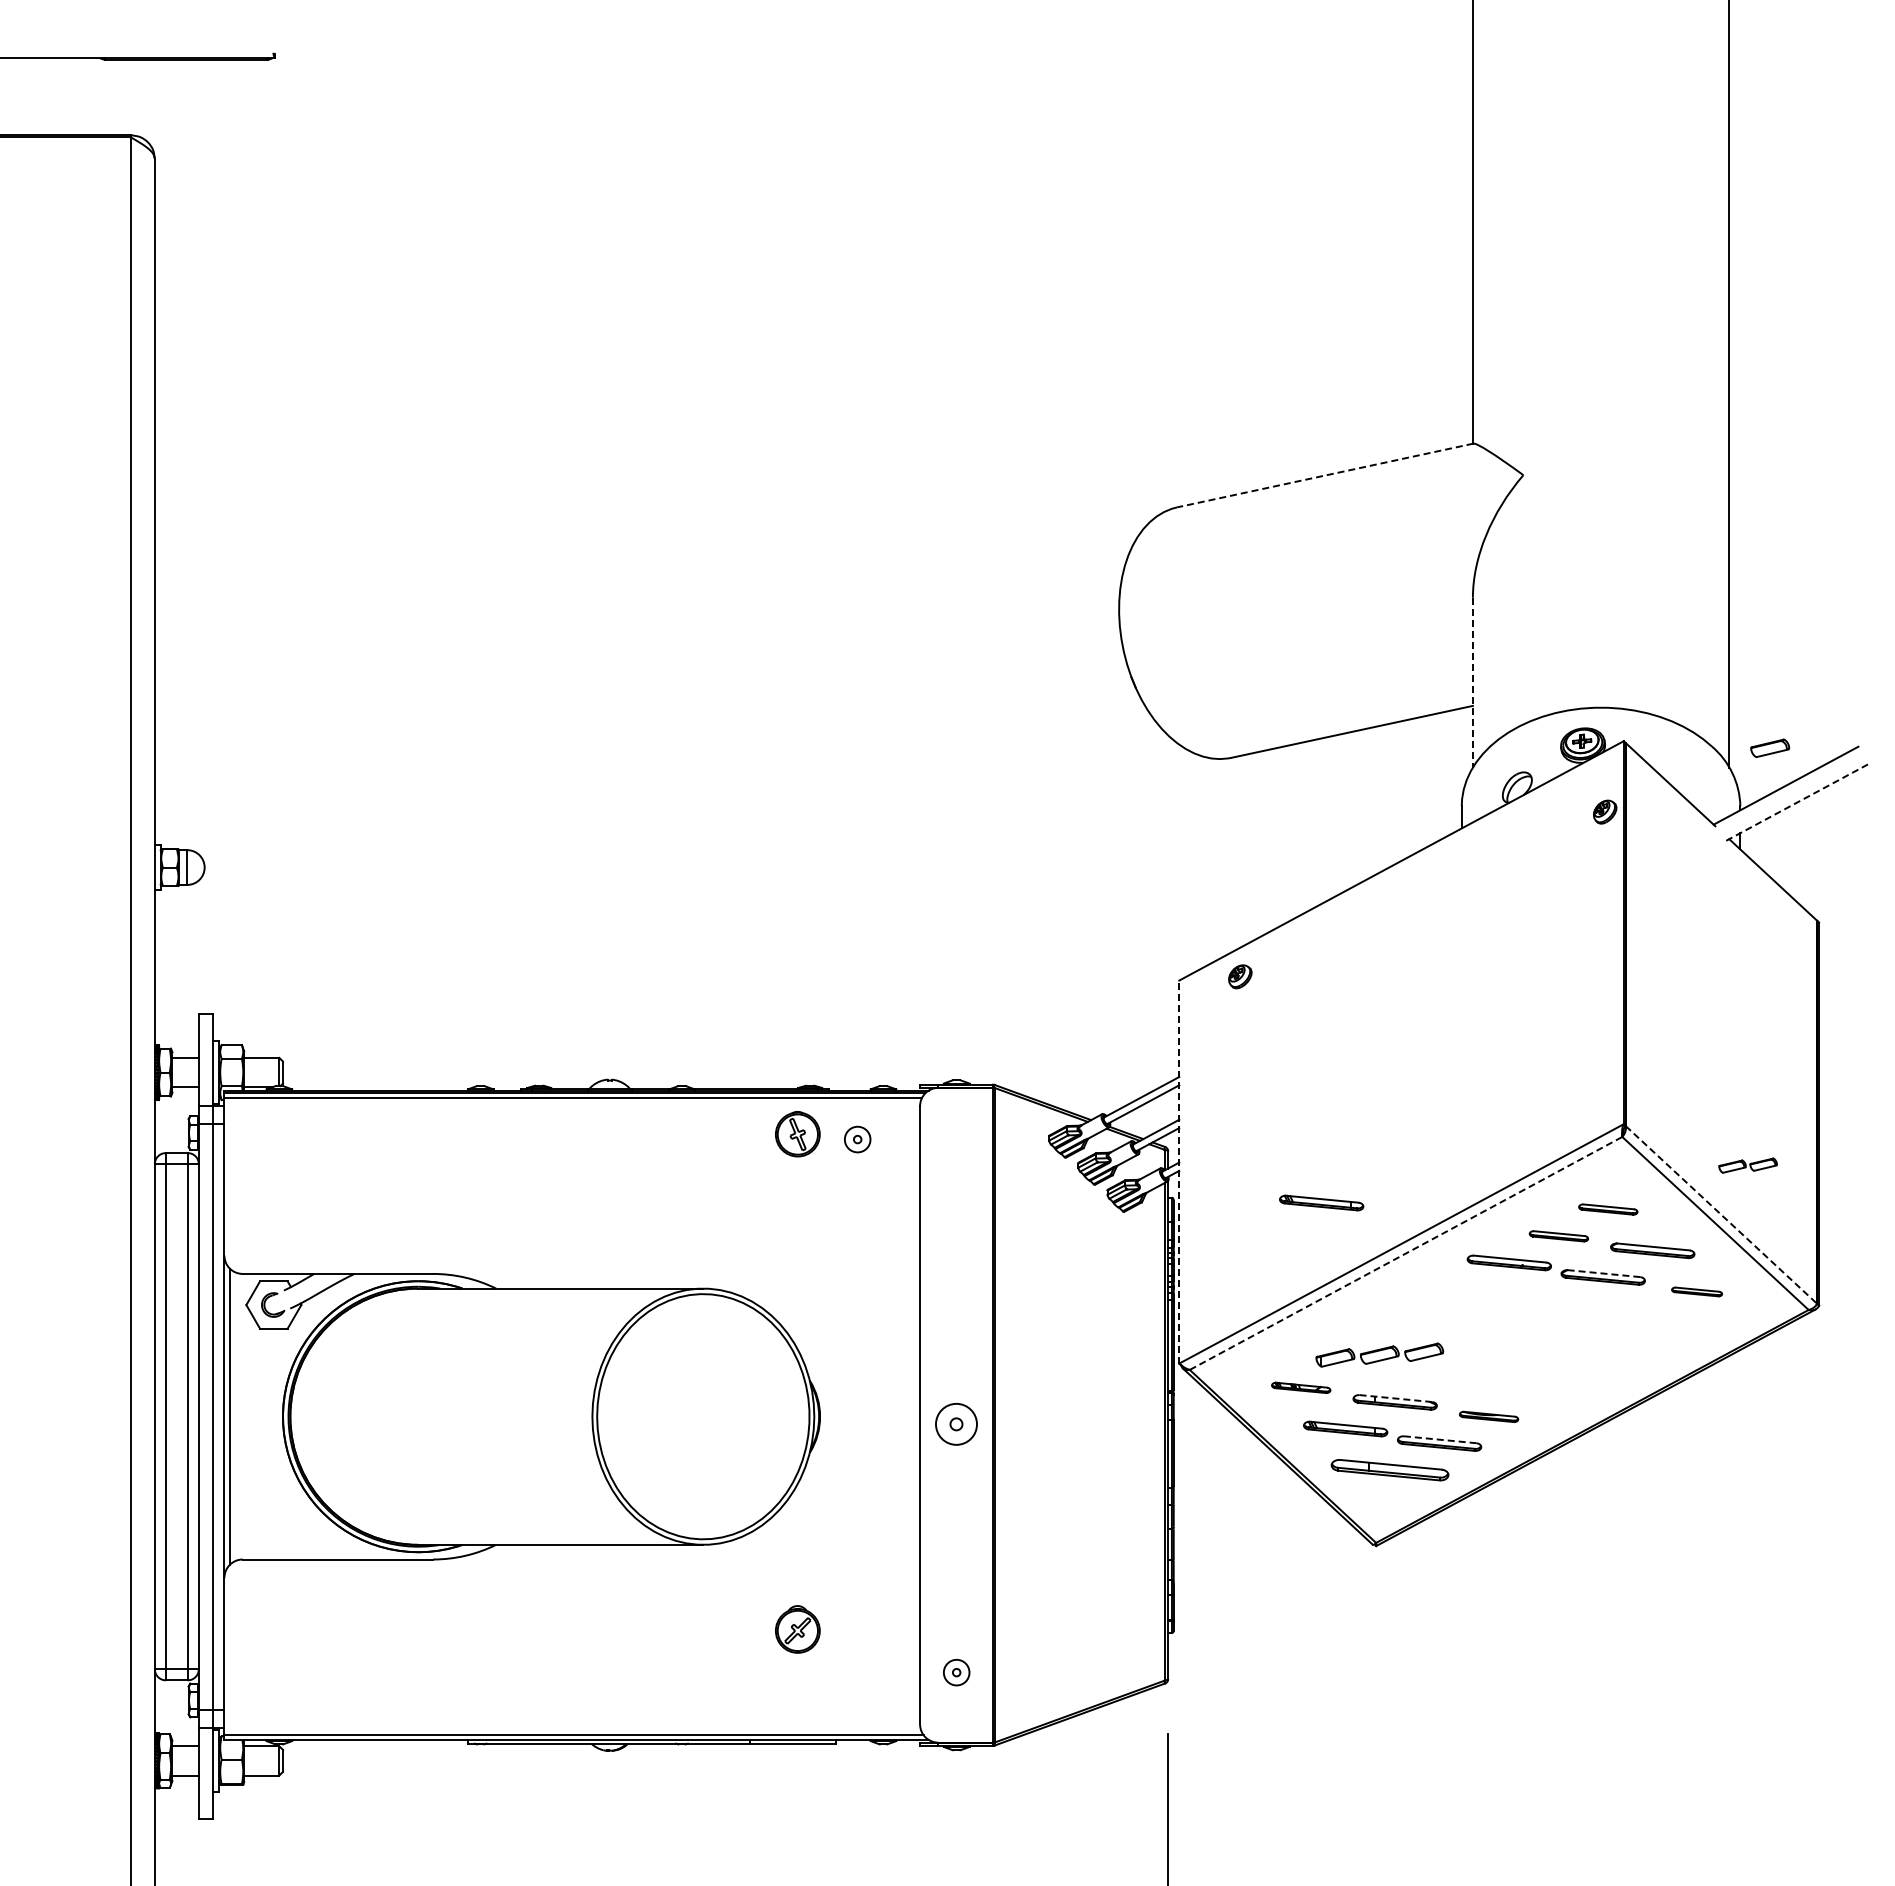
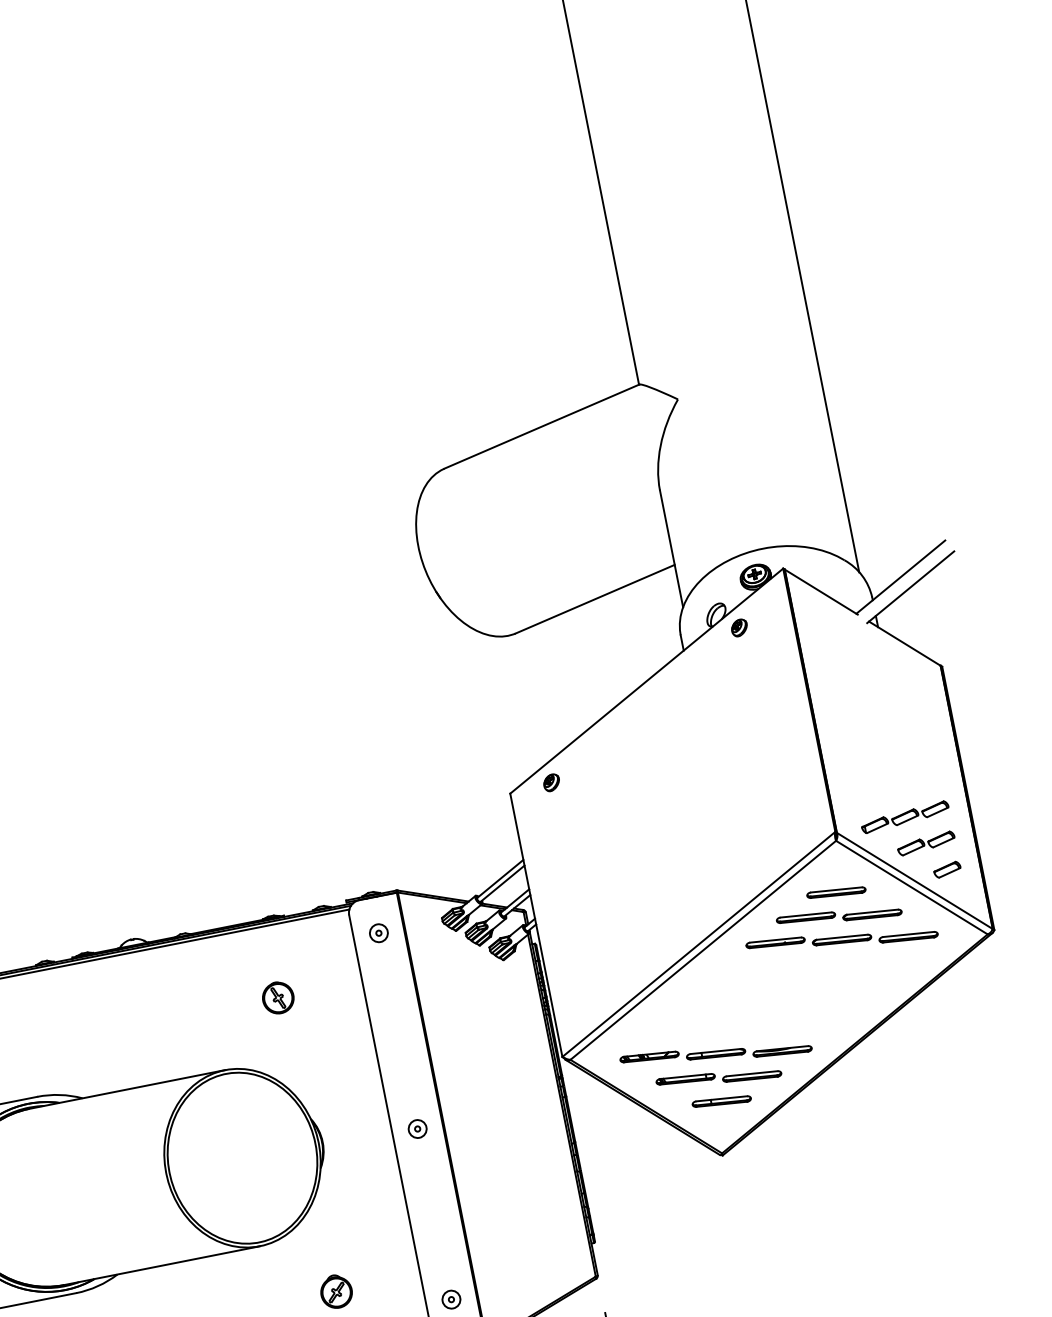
line: (1324, 475) -> (541, 426), dashed -> solid
line: (1472, 682) -> (671, 548), dashed -> solid
part: (1770, 747) -> (947, 869), moved
line: (1797, 802) -> (910, 587), dashed -> solid
part: (1605, 811) -> (739, 627), moved
part: (797, 1134) -> (278, 998), moved
part: (857, 1139) -> (378, 933), moved
part: (1748, 1165) -> (926, 843), size x1.43
line: (1179, 1172) -> (536, 925), dashed -> solid
part: (1321, 1202) -> (638, 926), removed
part: (1607, 1209) -> (835, 892), size x1.43
line: (1721, 1214) -> (914, 880), dashed -> solid
part: (1558, 1236) -> (805, 917), size x1.43
line: (1406, 1253) -> (703, 950), dashed -> solid
line: (1603, 1273) -> (841, 937), dashed -> solid
part: (1696, 1291) -> (908, 936), size x1.67
part: (1379, 1354) -> (905, 816), moved
part: (1300, 1387) -> (648, 1056), size x1.43
line: (1395, 1398) -> (715, 1051), dashed -> solid
part: (1488, 1416) -> (782, 1051), size x1.43
part: (956, 1424) -> (417, 1129), size x0.62
line: (1439, 1439) -> (751, 1073), dashed -> solid
part: (1389, 1470) -> (721, 1101), size x0.71

